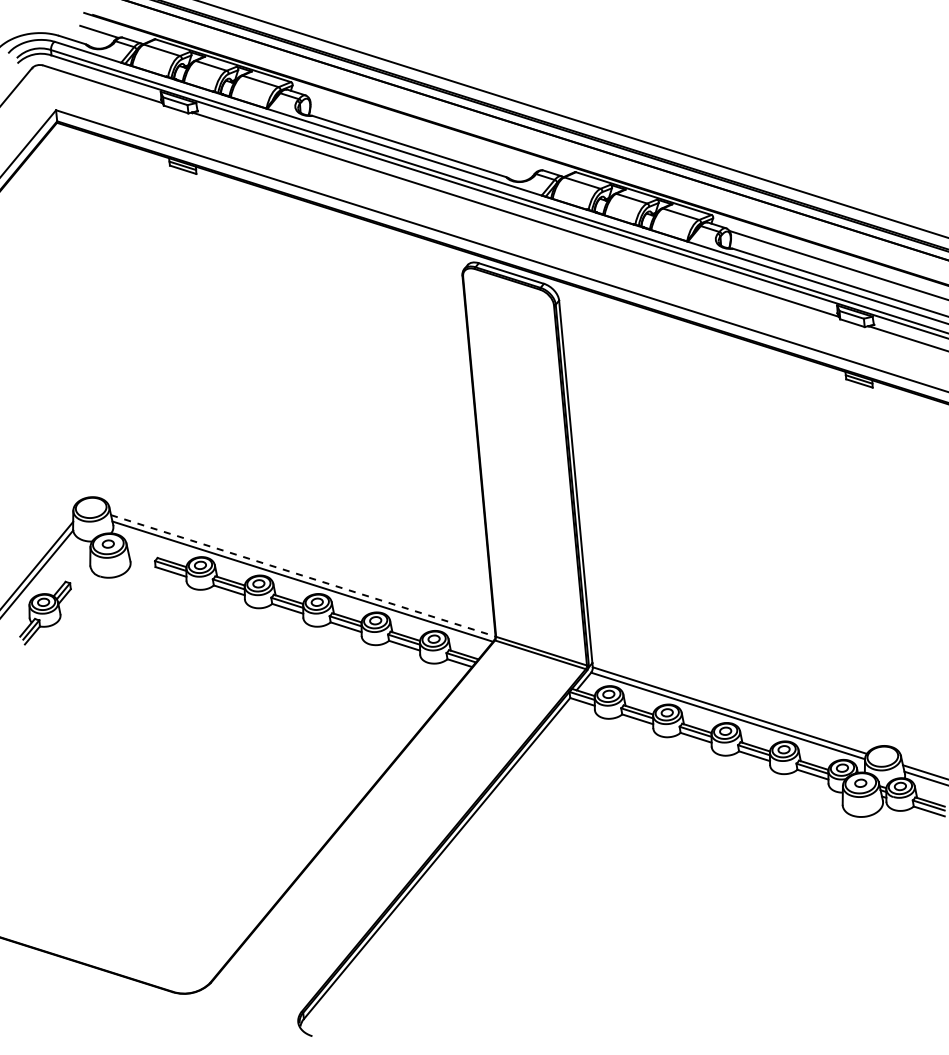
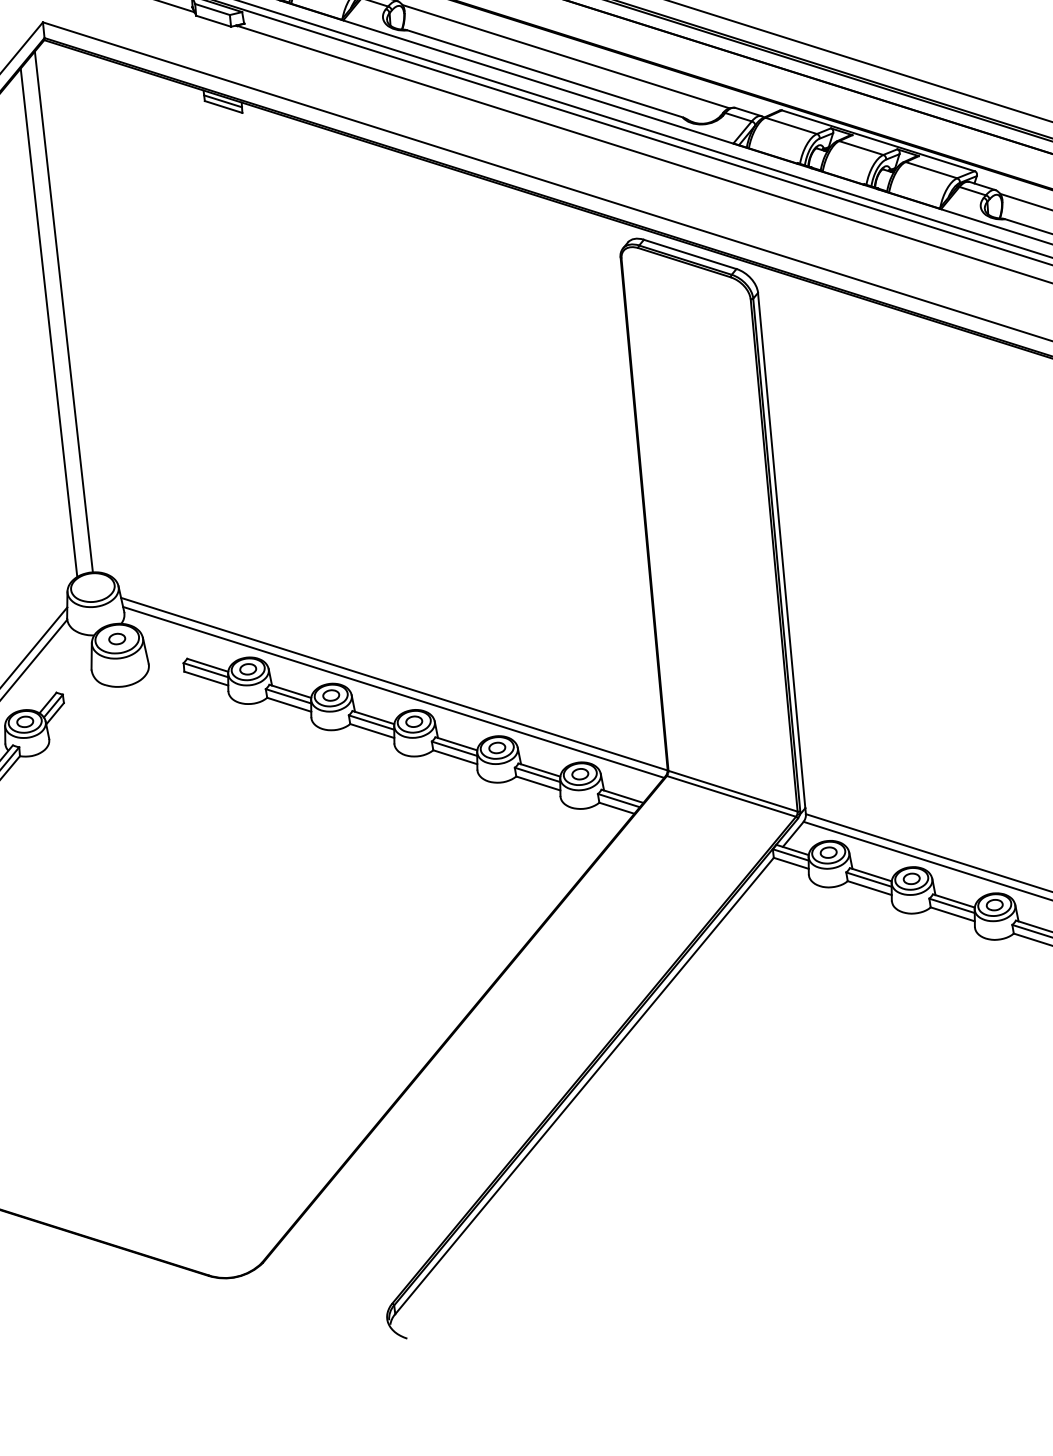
line: (423, 134) -> (565, 56), added
line: (70, 313) -> (63, 311), added
line: (60, 321) -> (49, 322), added
line: (303, 575) -> (394, 683), dashed -> solid

